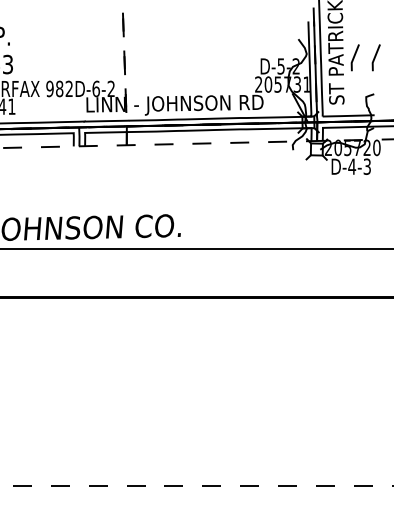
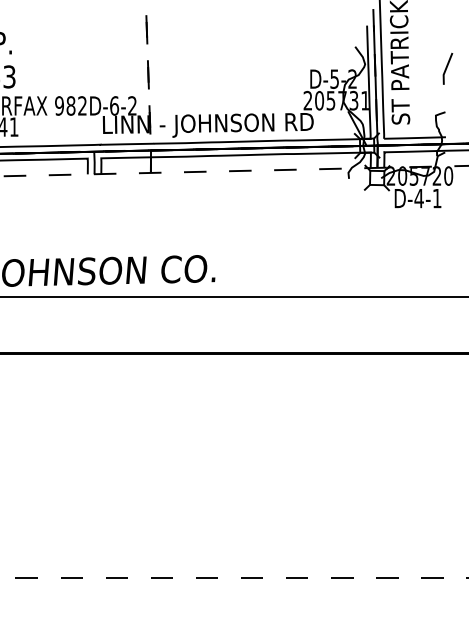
line: (354, 57) -> (422, 68), removed
text: (366, 166) -> (436, 198), D-4-3 -> D-4-1

